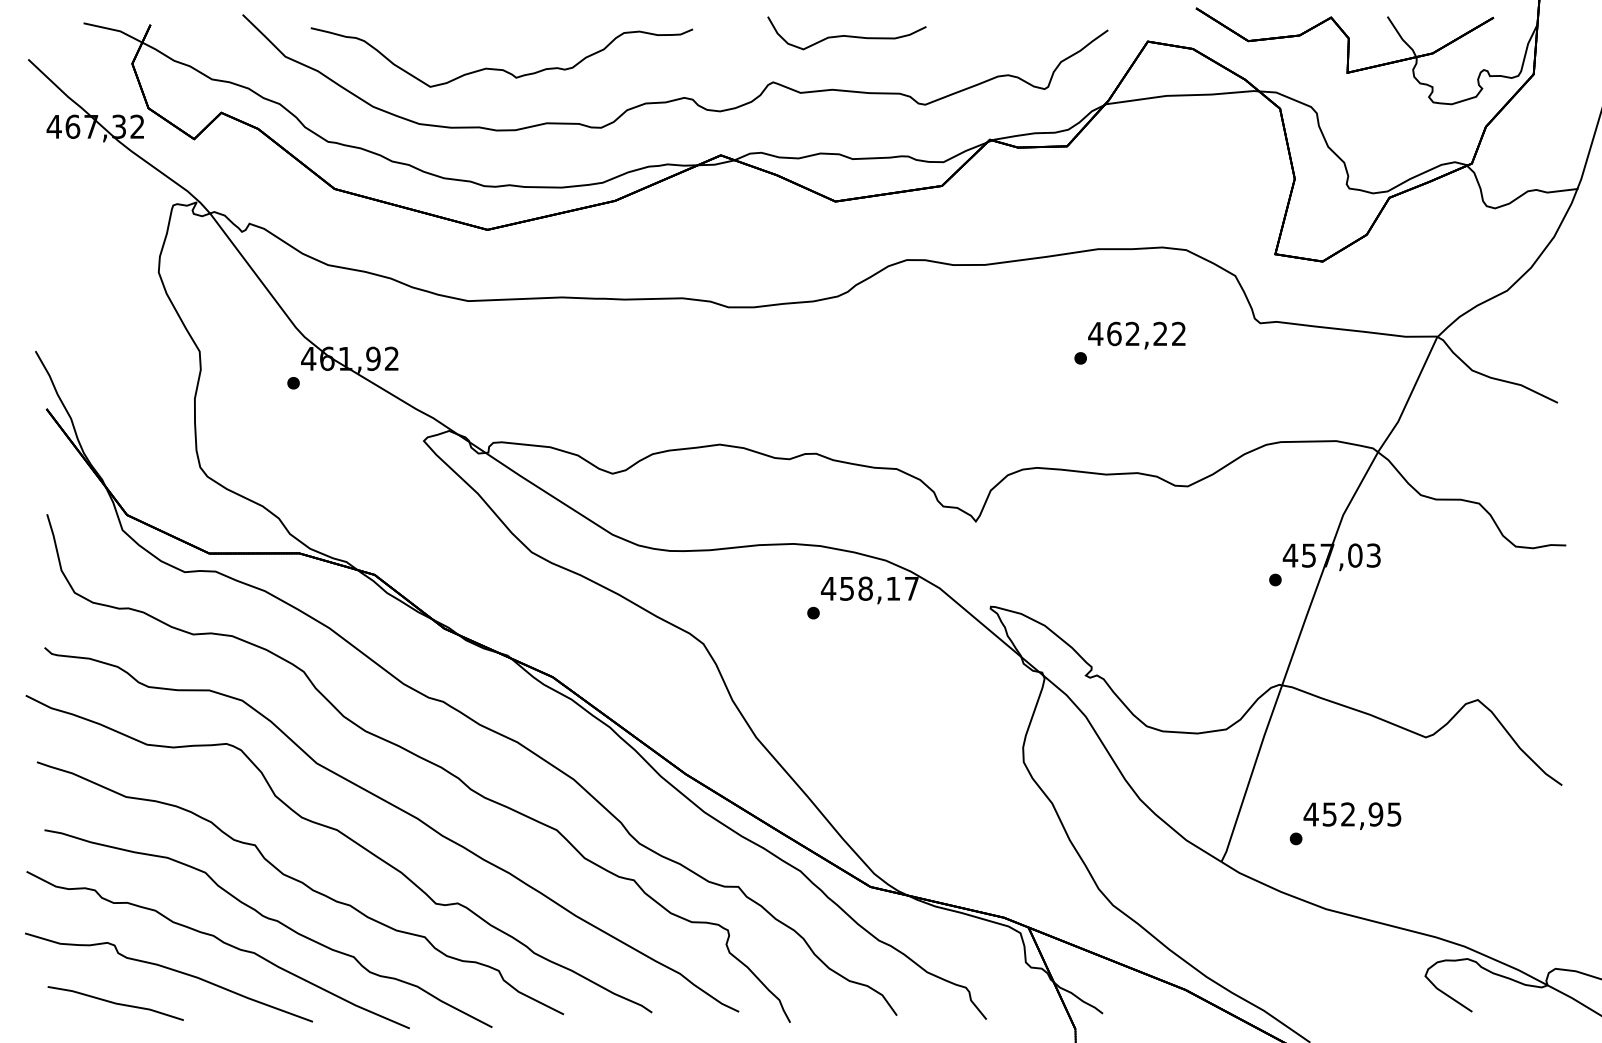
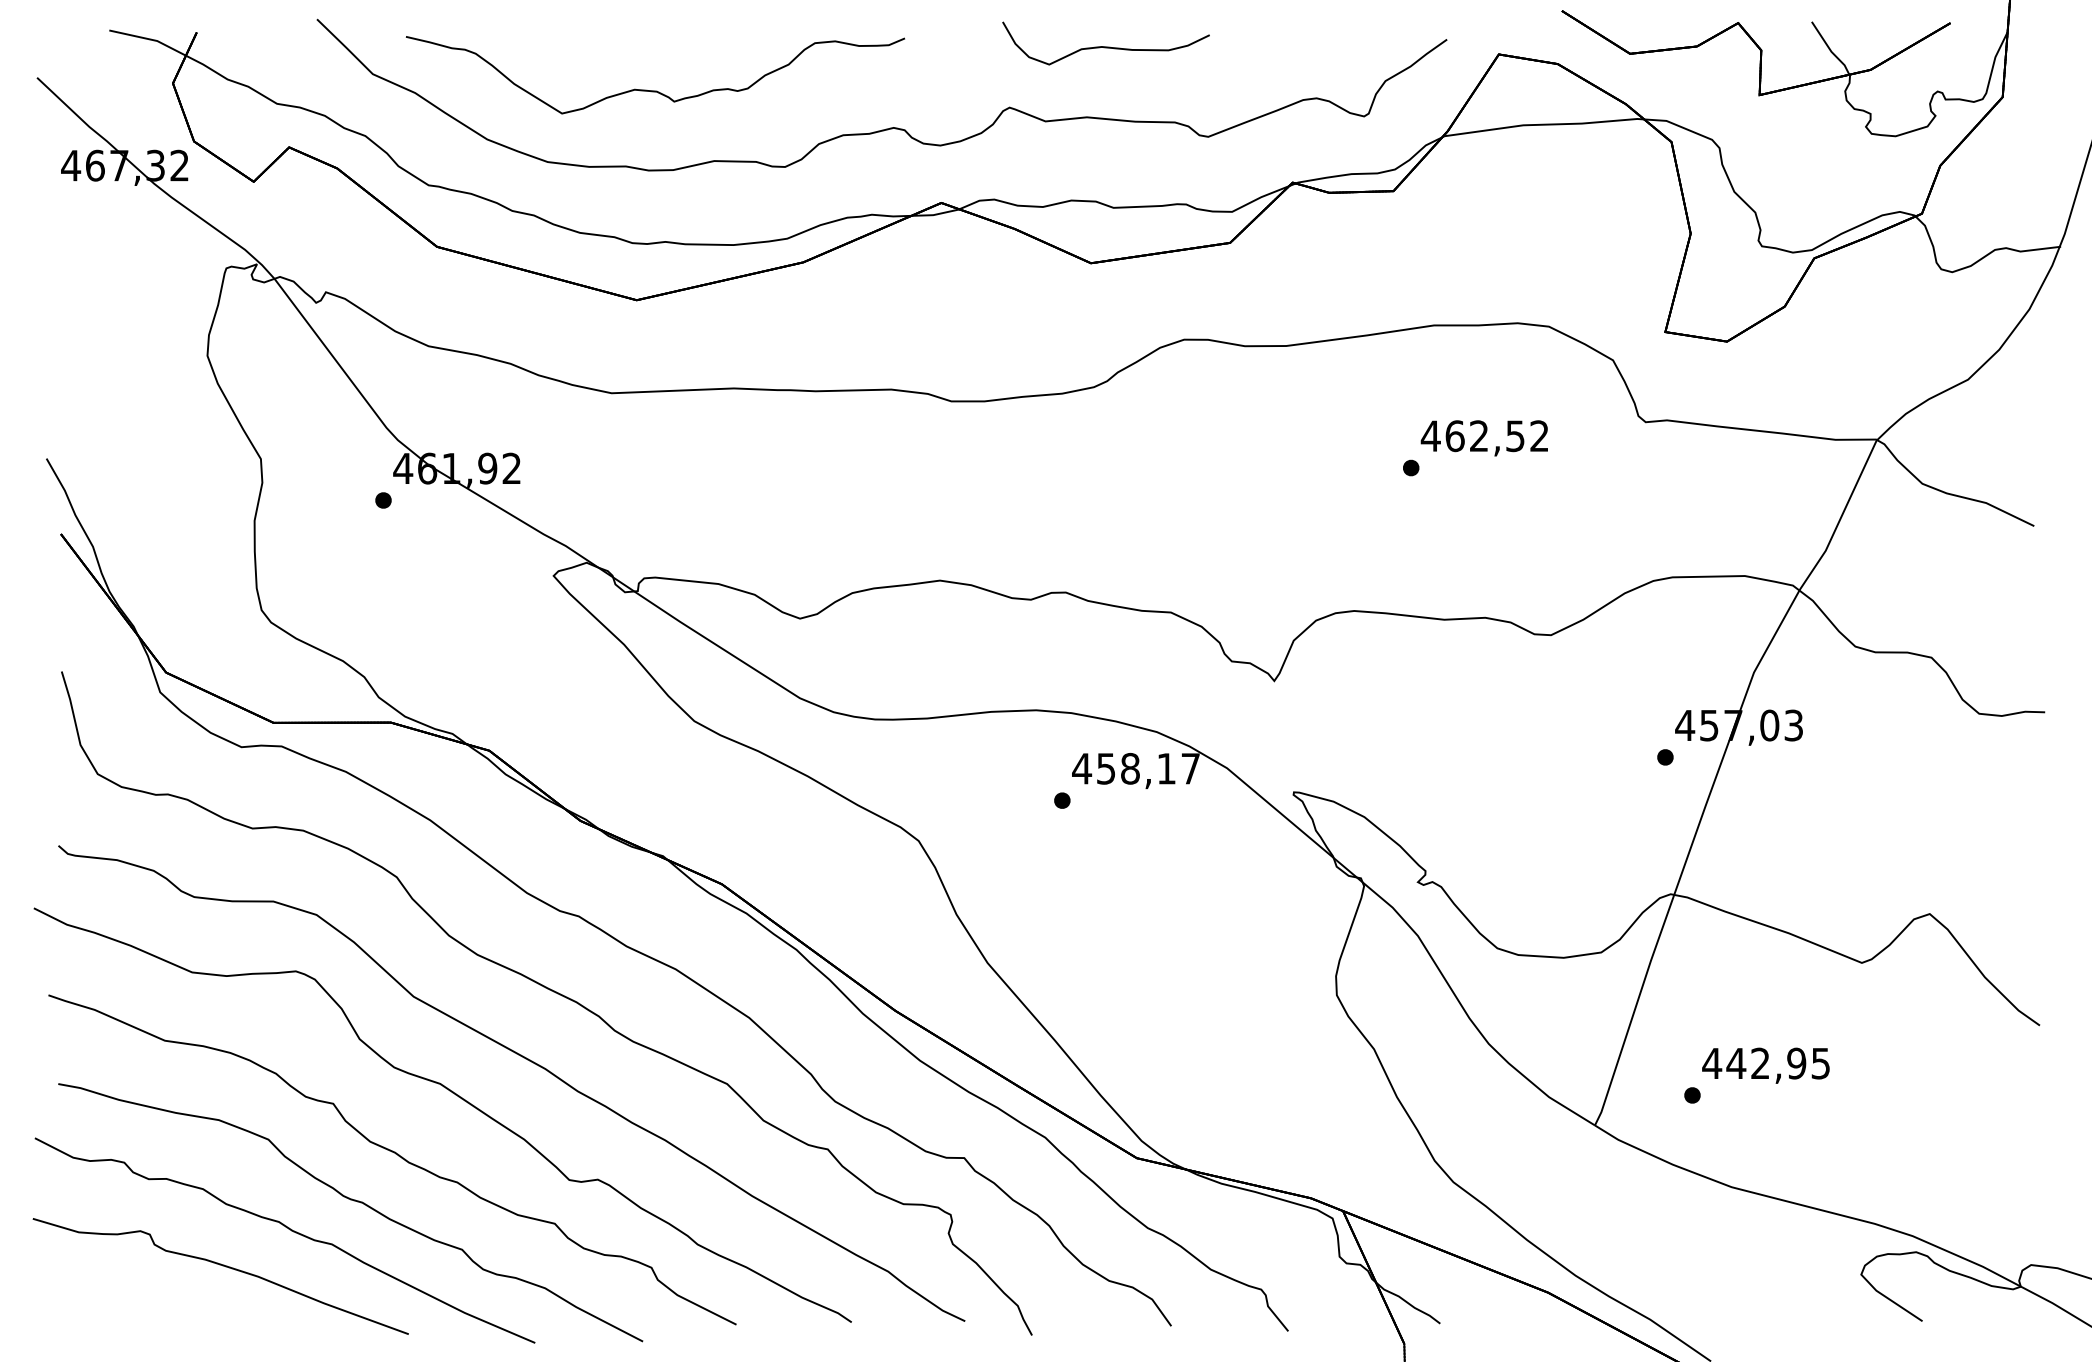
text: (1160, 334) -> (1515, 436), 462,22 -> 462,52
text: (1329, 814) -> (1736, 1063), 452,95 -> 442,95
line: (115, 1002) -> (151, 1309), removed

